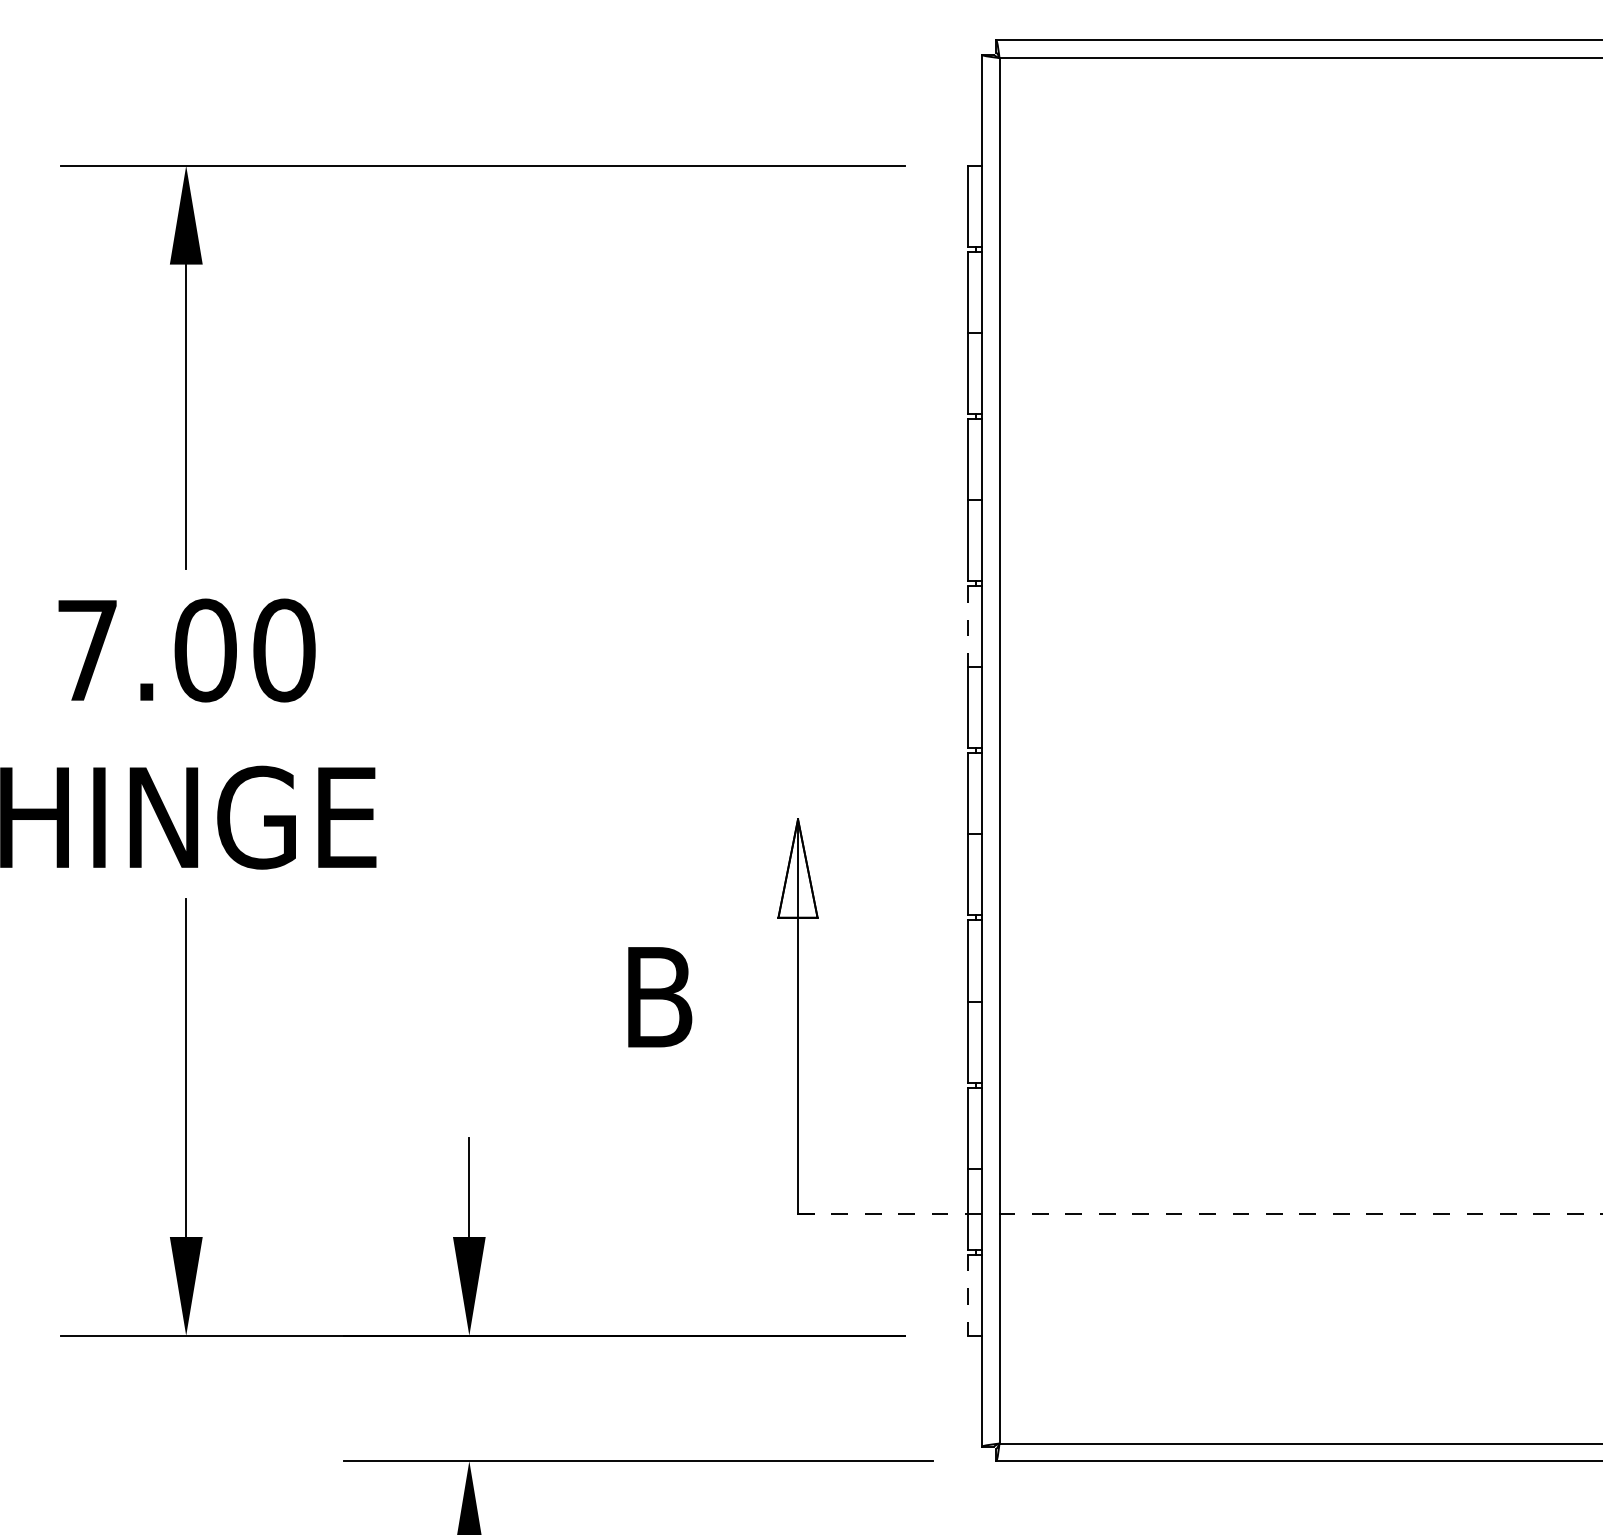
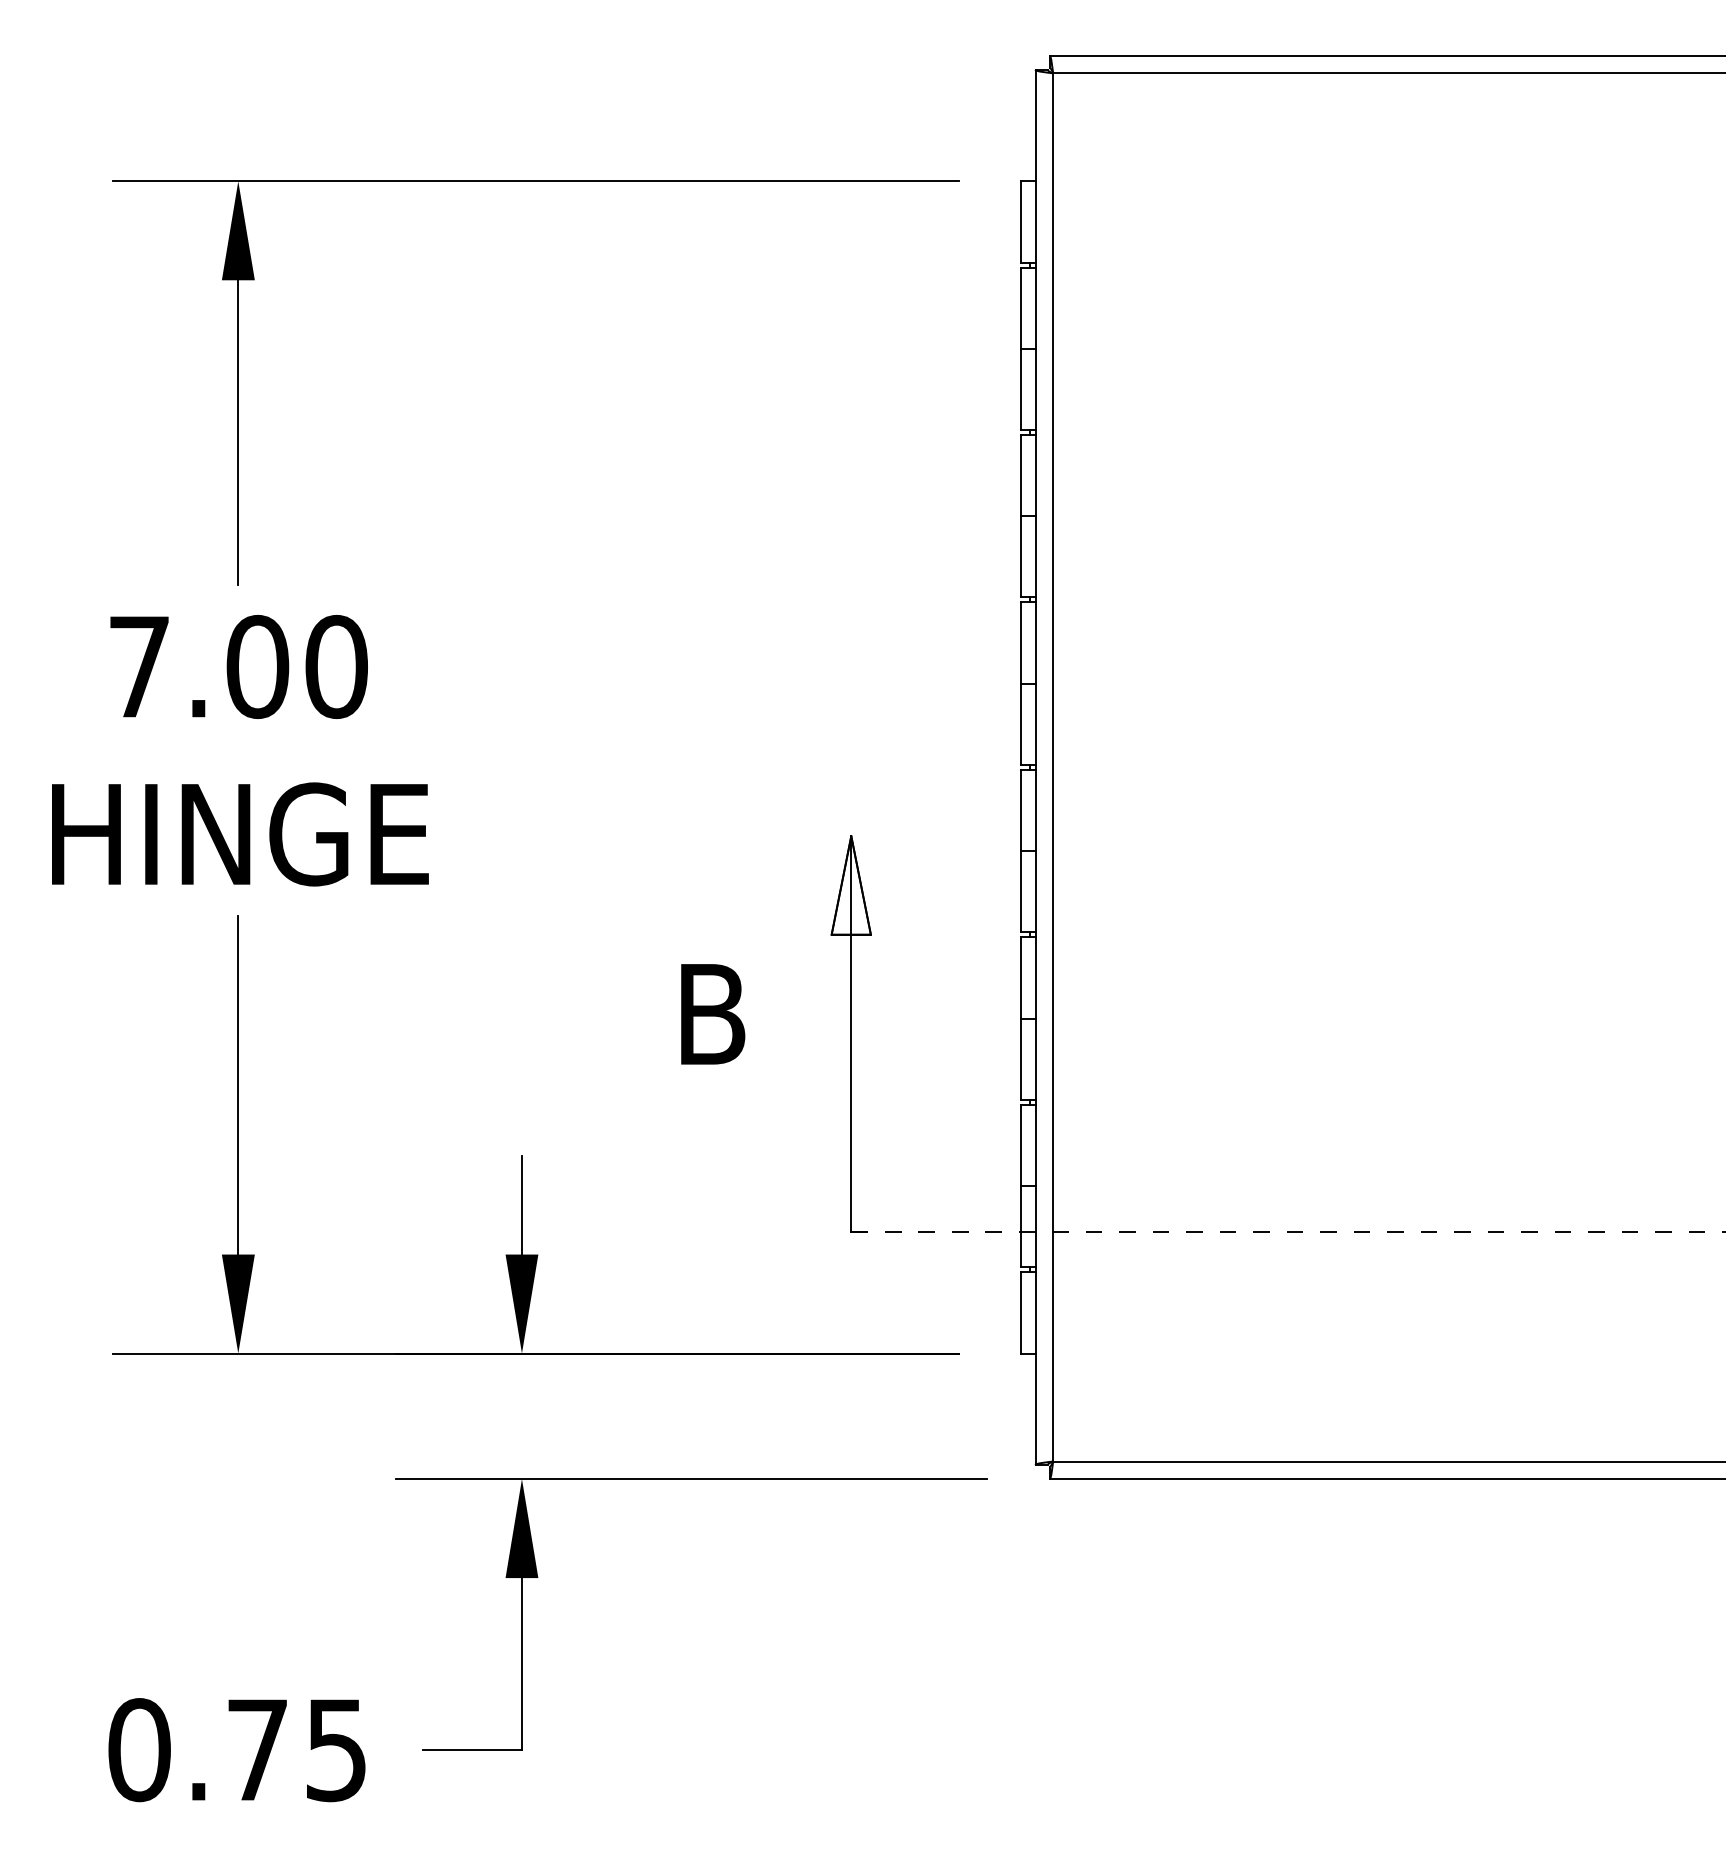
line: (967, 627) -> (1021, 643), dashed -> solid
line: (967, 1294) -> (1021, 1312), dashed -> solid

